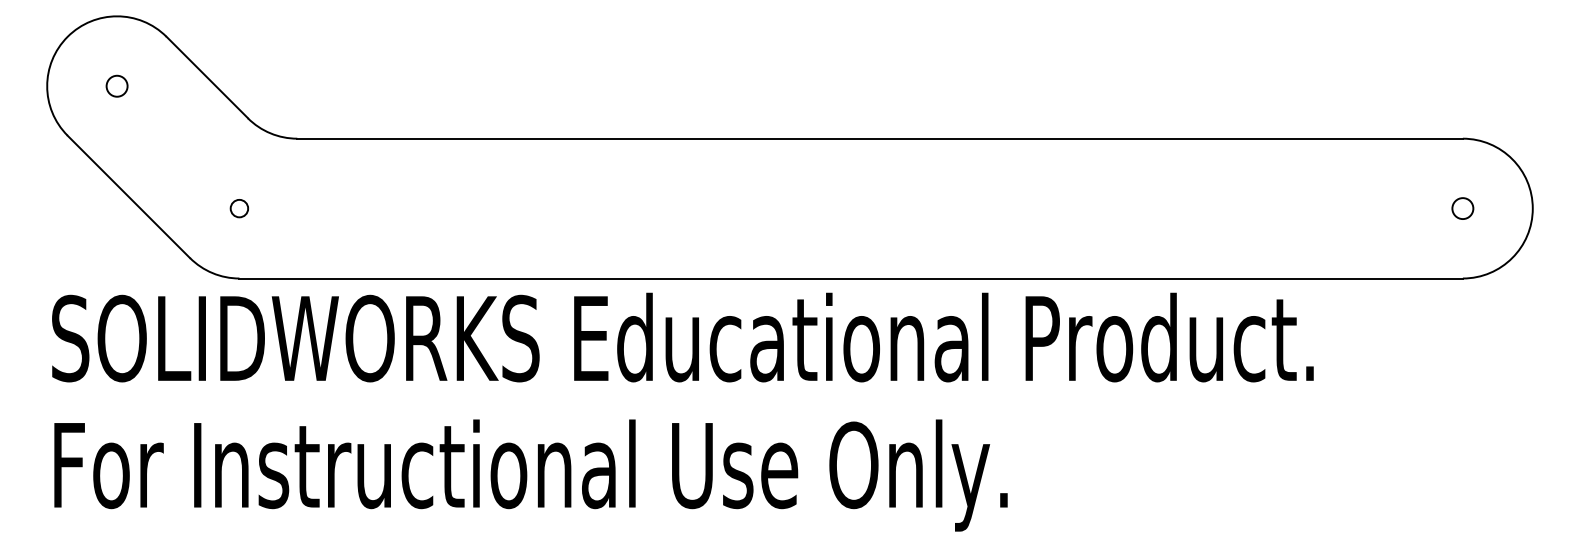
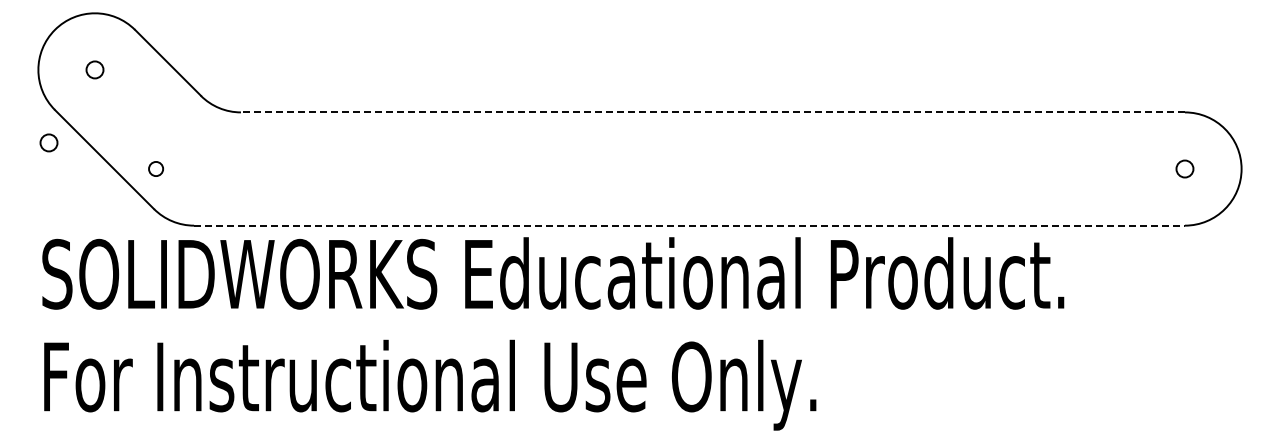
line: (879, 138) -> (712, 112), solid -> dashed
circle: (59, 175) -> (48, 142), added
circle: (238, 207) -> (155, 168), moved
line: (852, 278) -> (690, 225), solid -> dashed

